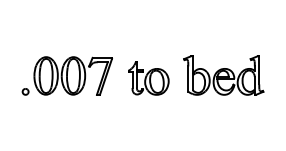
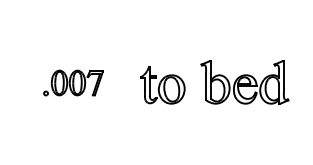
part: (66, 75) -> (72, 82), size x0.6

